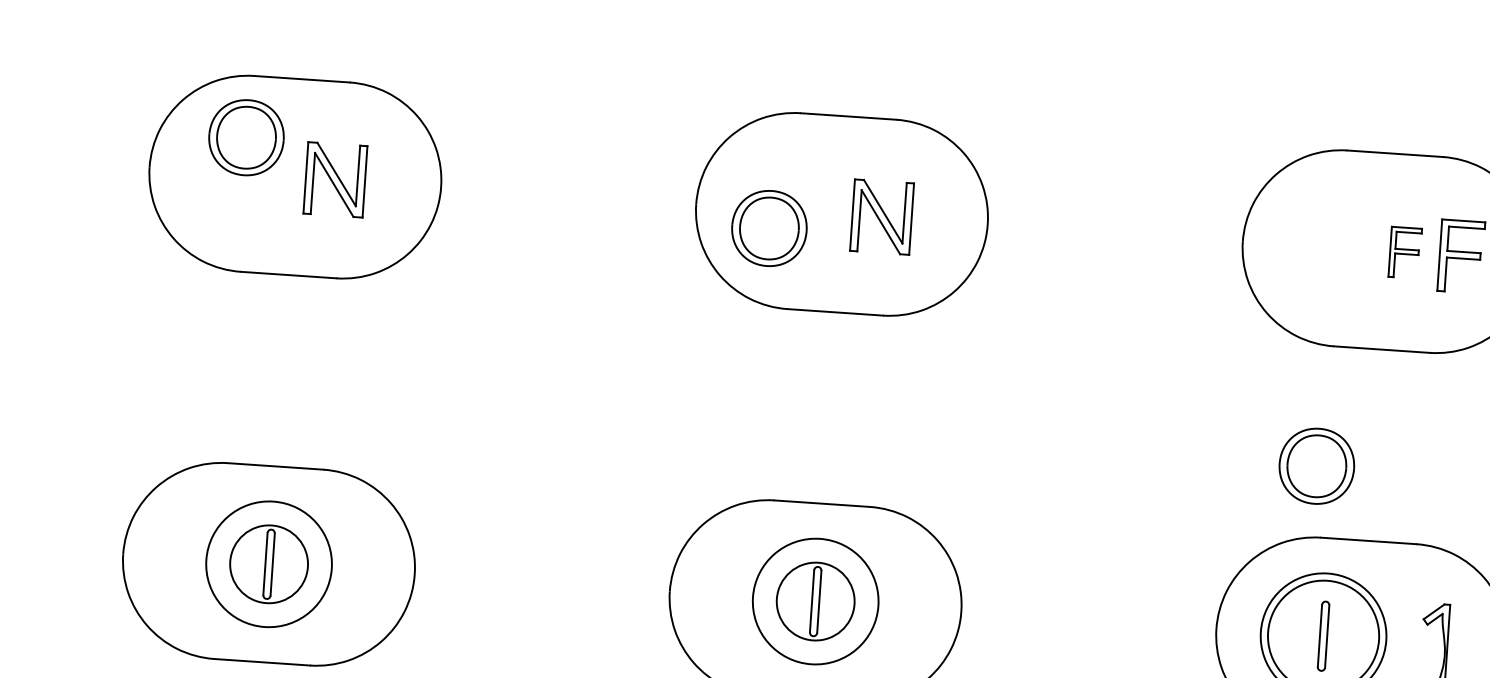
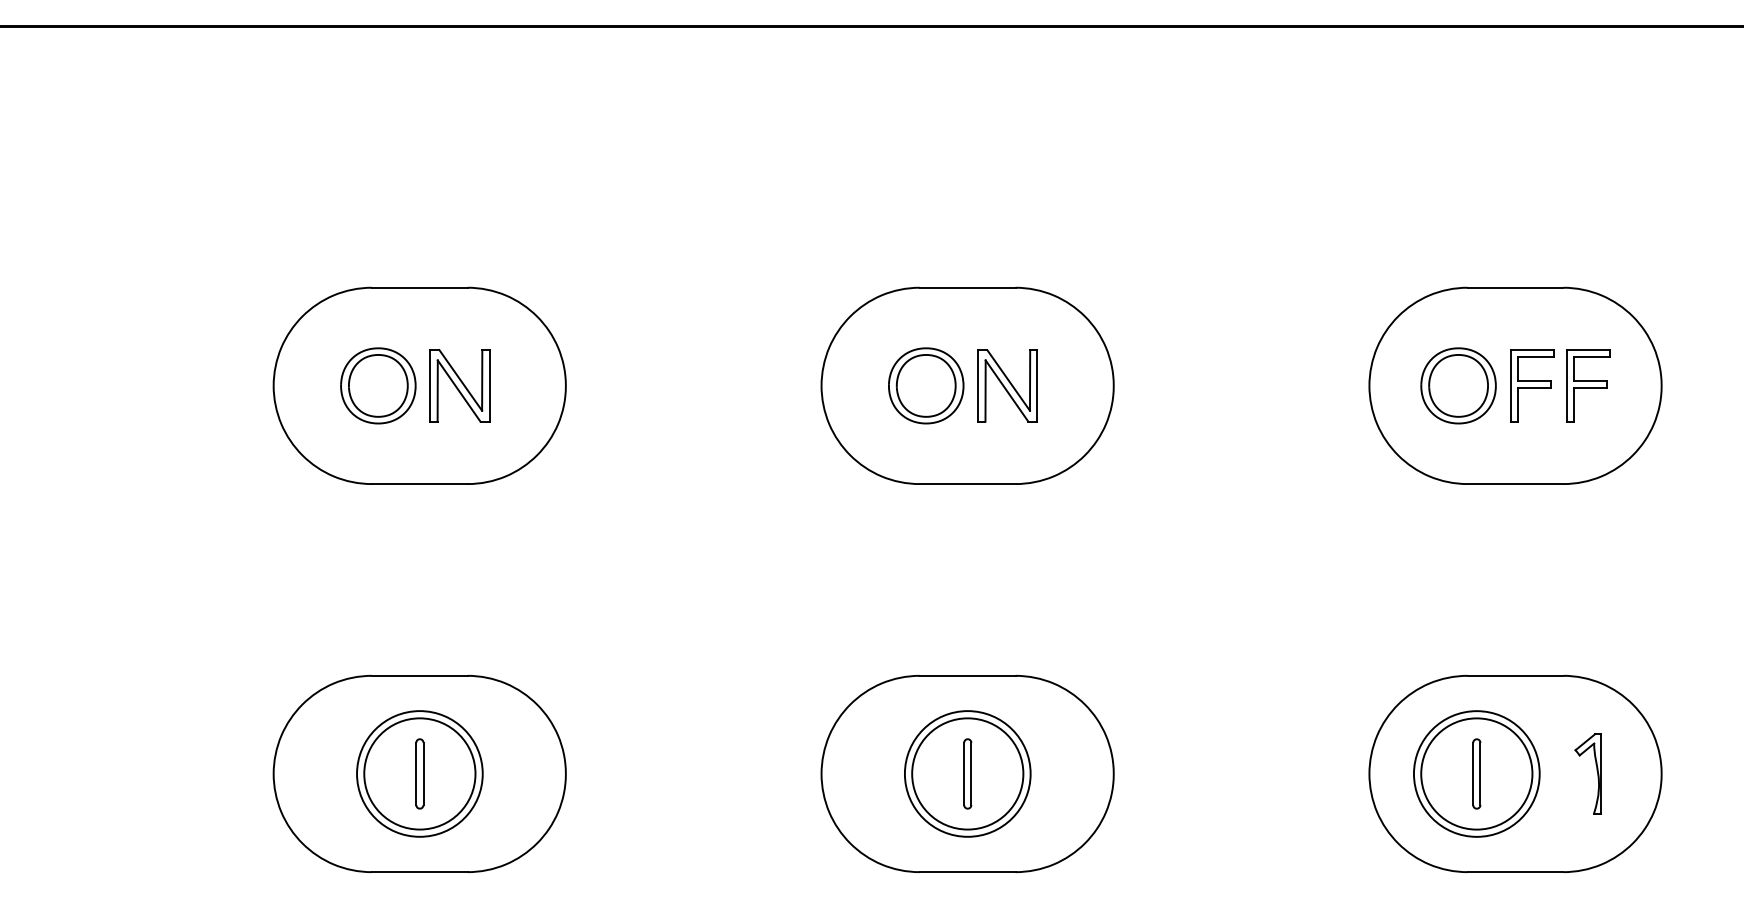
part: (246, 137) -> (378, 385), moved
part: (769, 228) -> (926, 385), moved
part: (1405, 252) -> (1532, 385), size x1.43
part: (1316, 465) -> (1458, 385), moved
circle: (268, 563) -> (419, 773), size x1.43
circle: (815, 601) -> (967, 773), size x1.43

